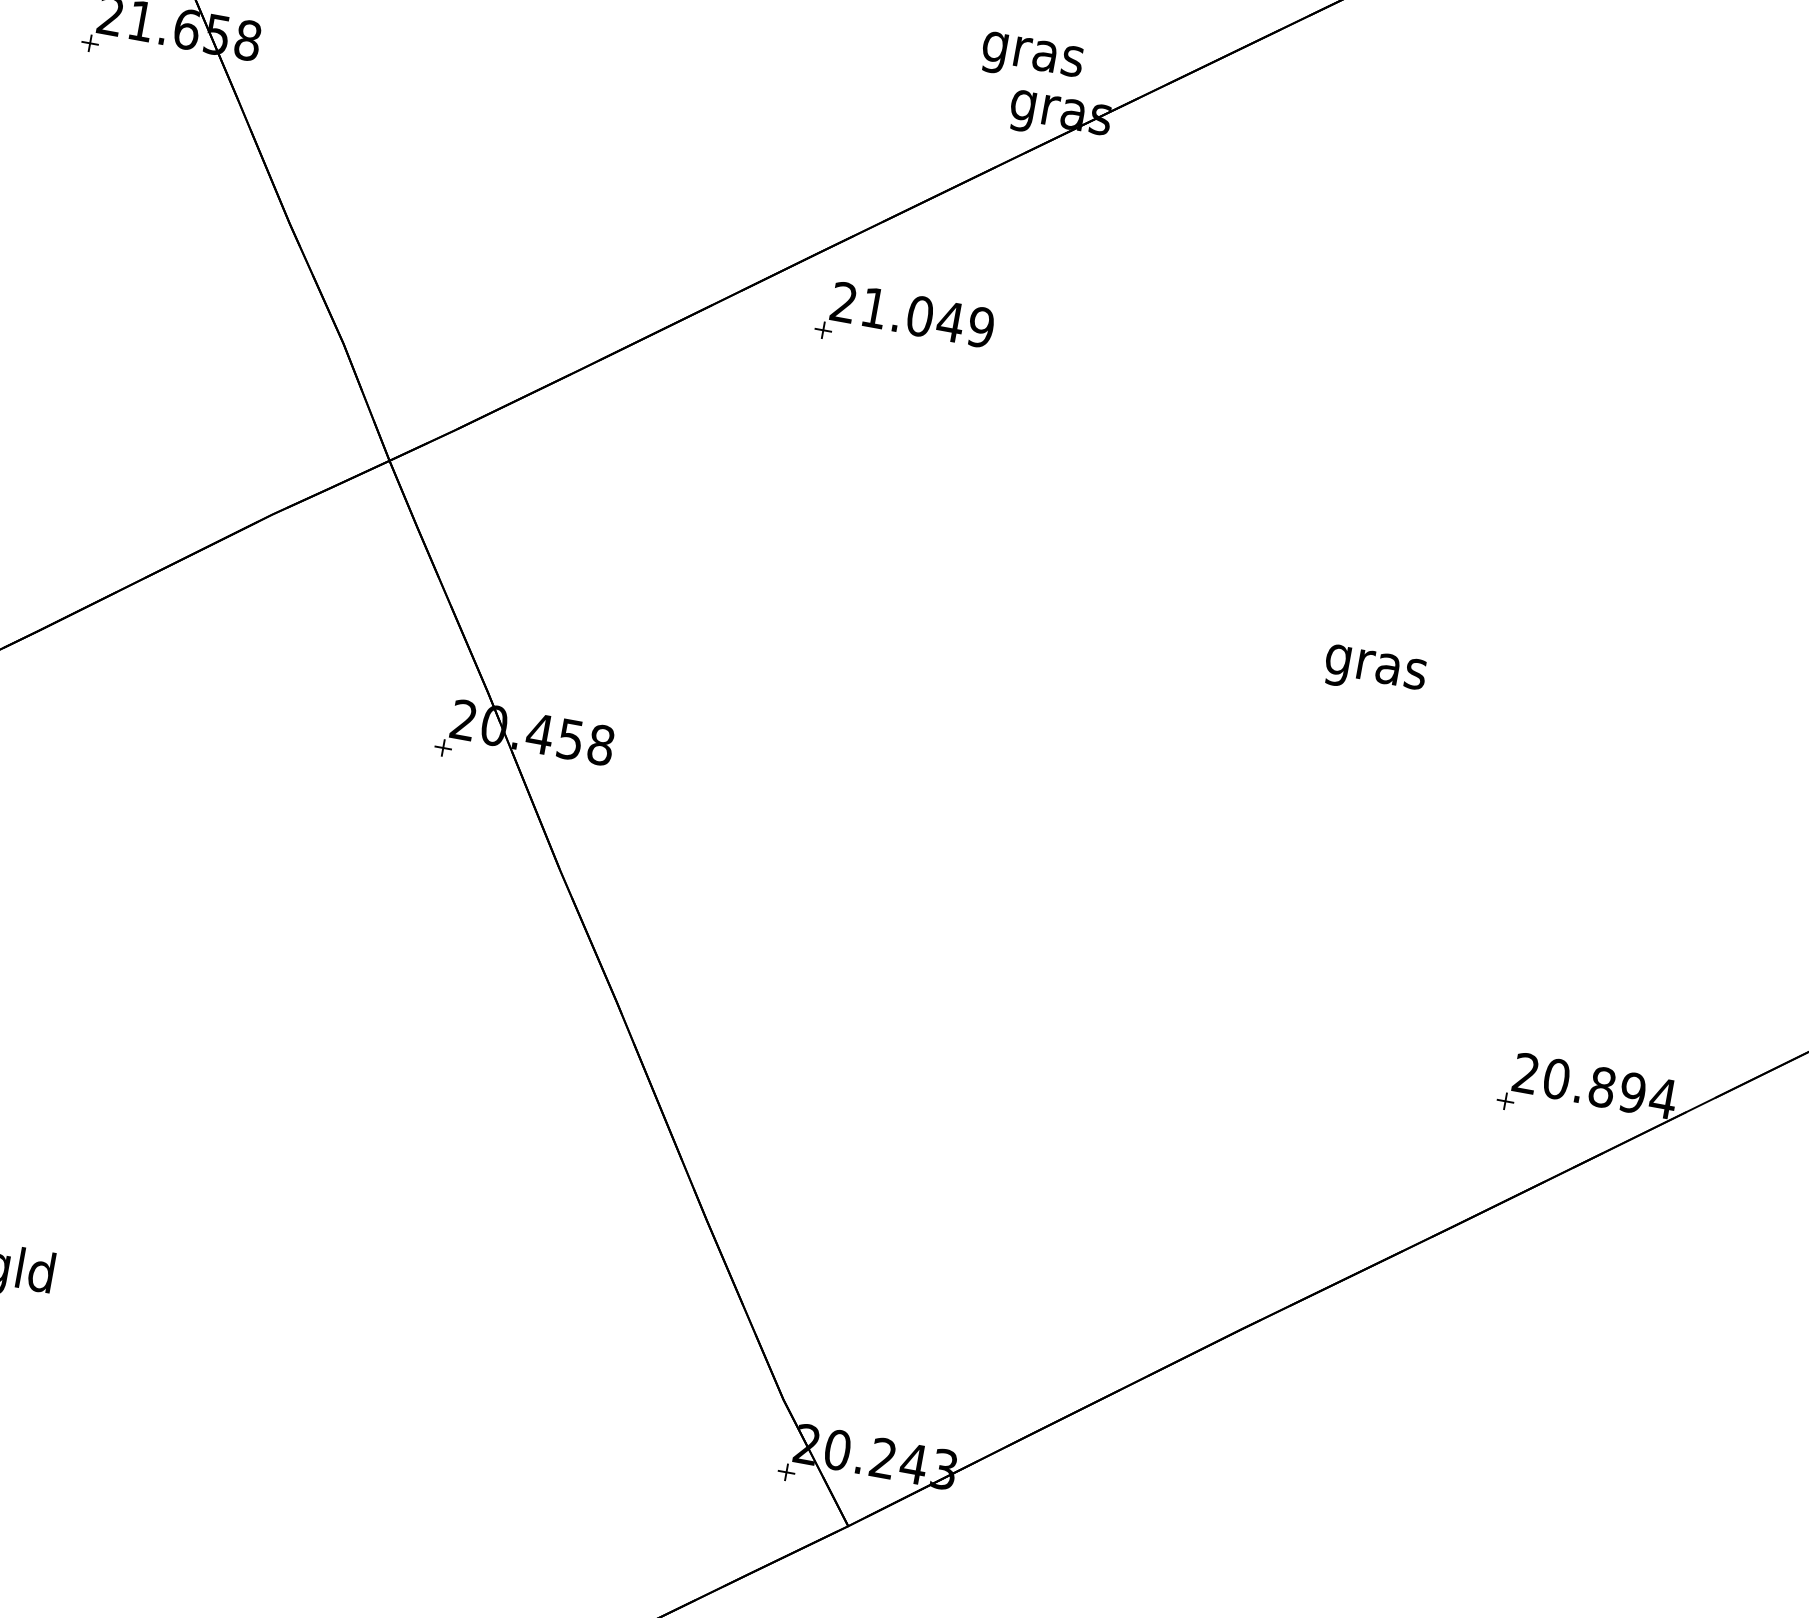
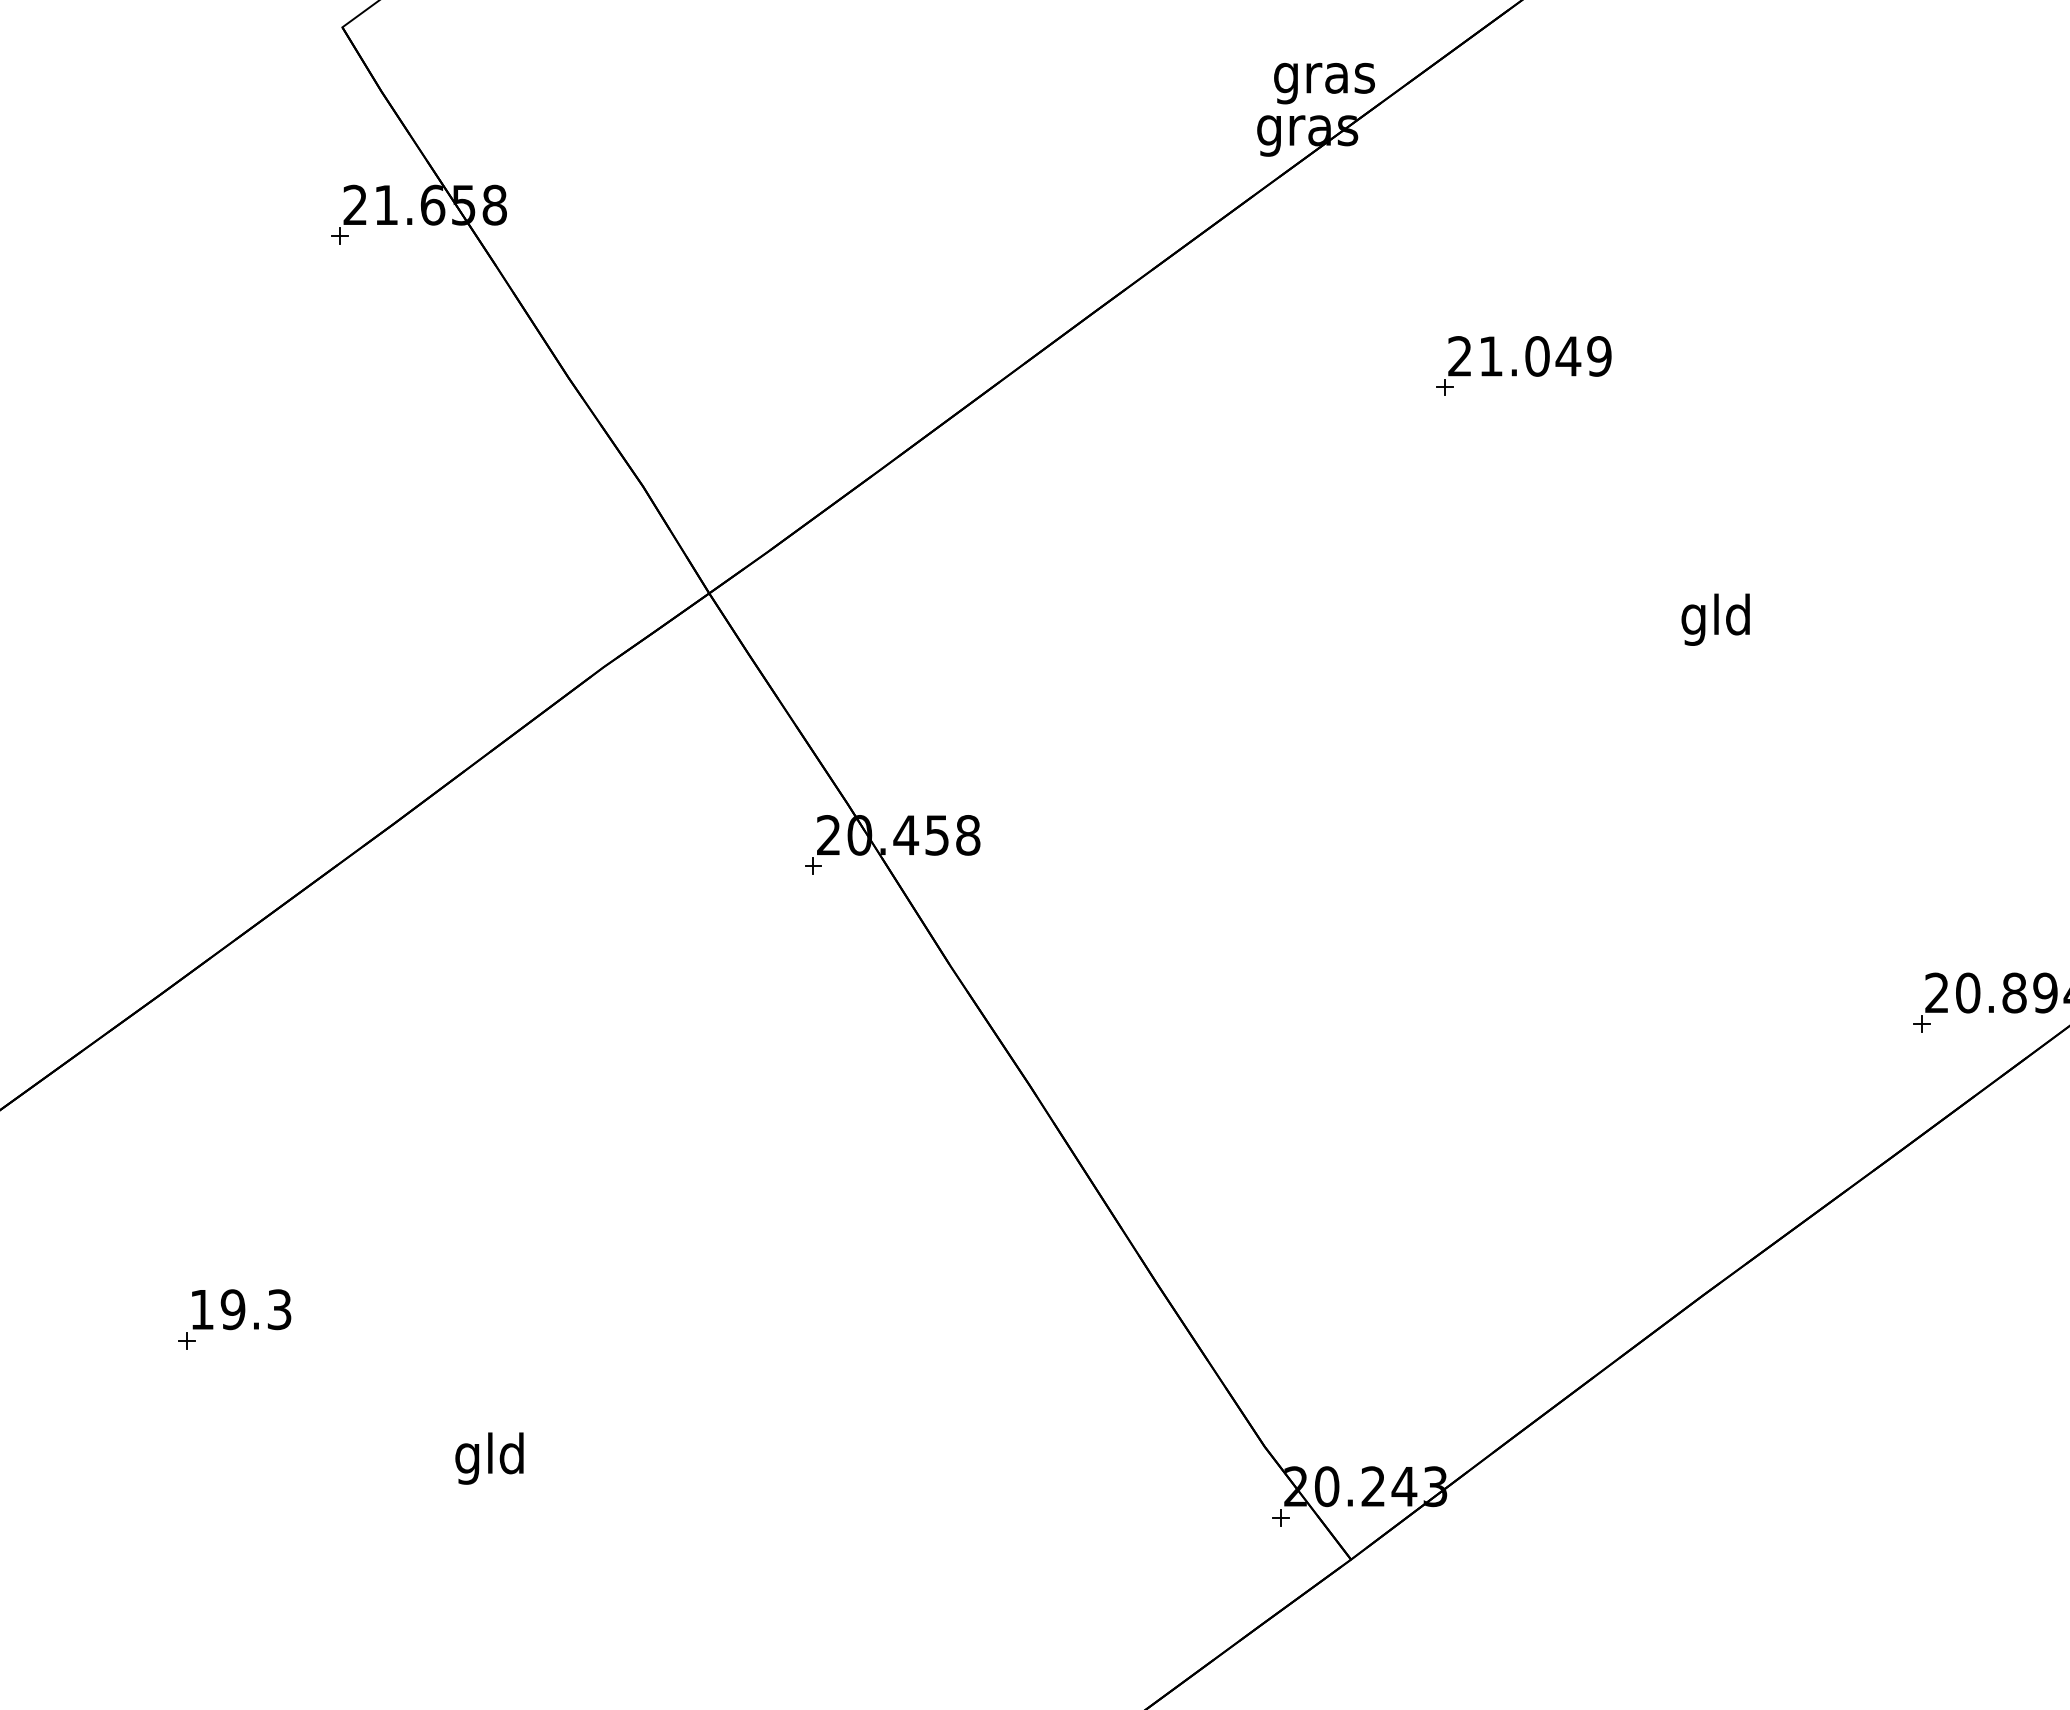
text: (1031, 59) -> (1324, 83), moved
part: (904, 322) -> (1523, 365), moved
text: (1375, 666) -> (1716, 619), gras -> gld

